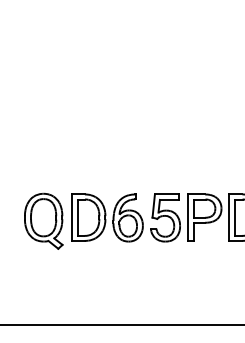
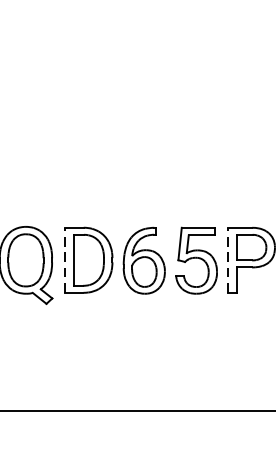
line: (71, 217) -> (64, 260), solid -> dashed
line: (188, 217) -> (228, 260), solid -> dashed

